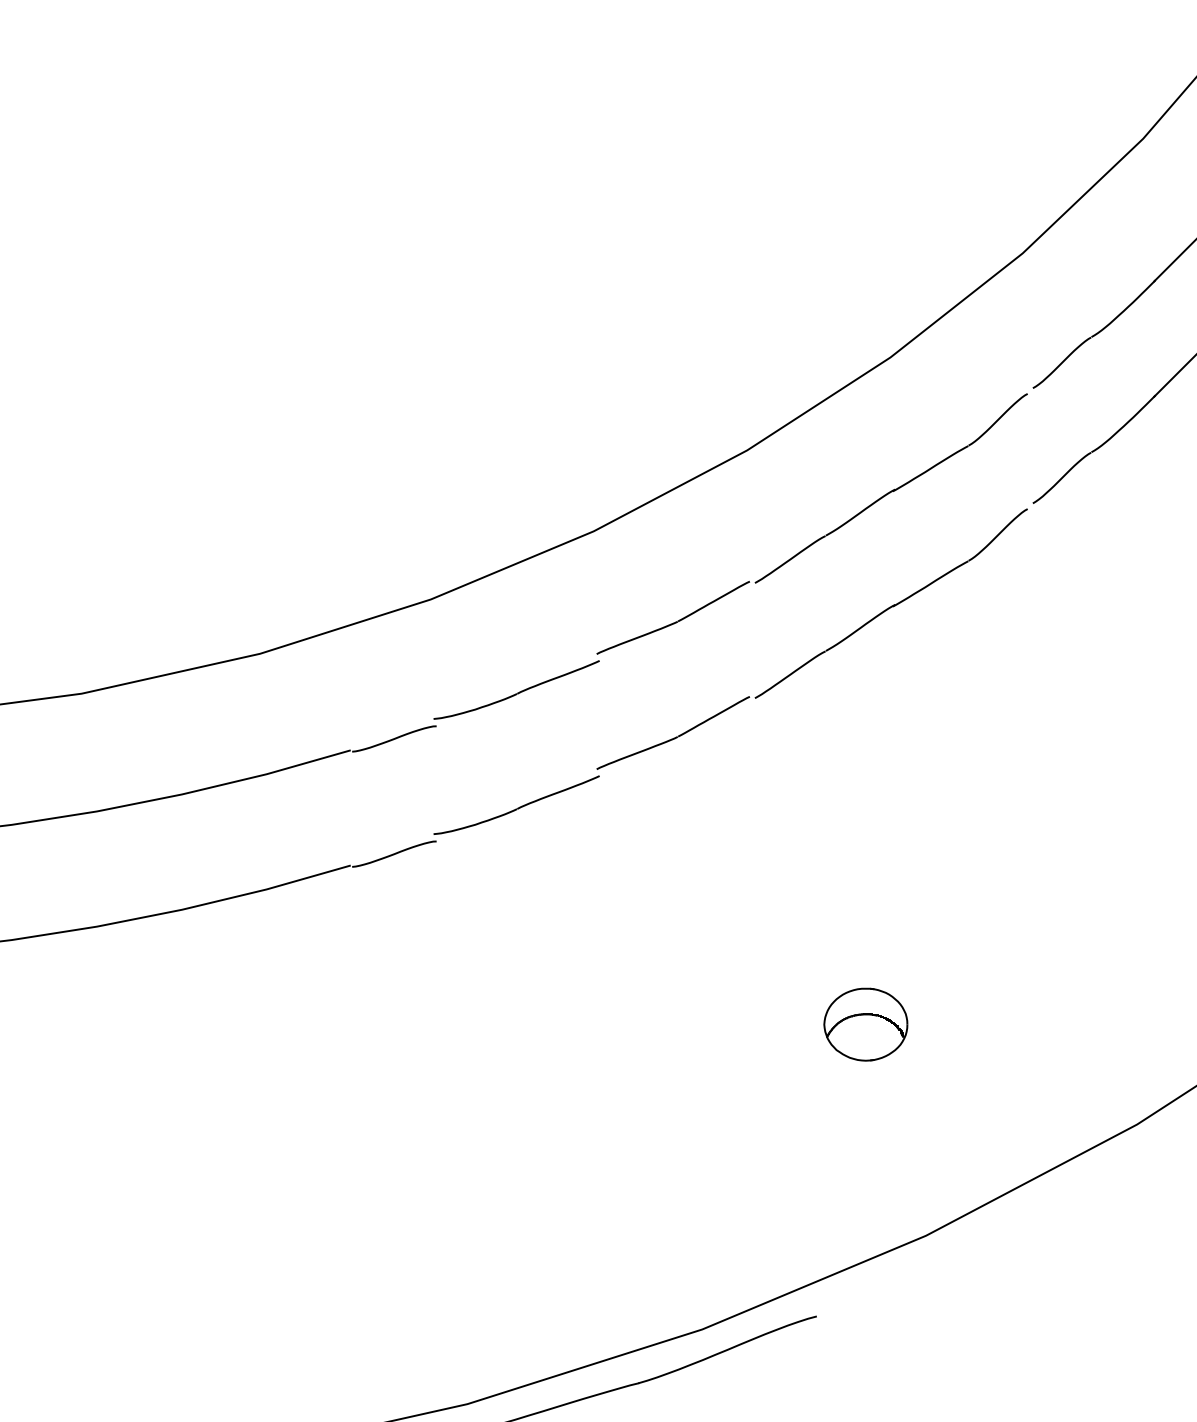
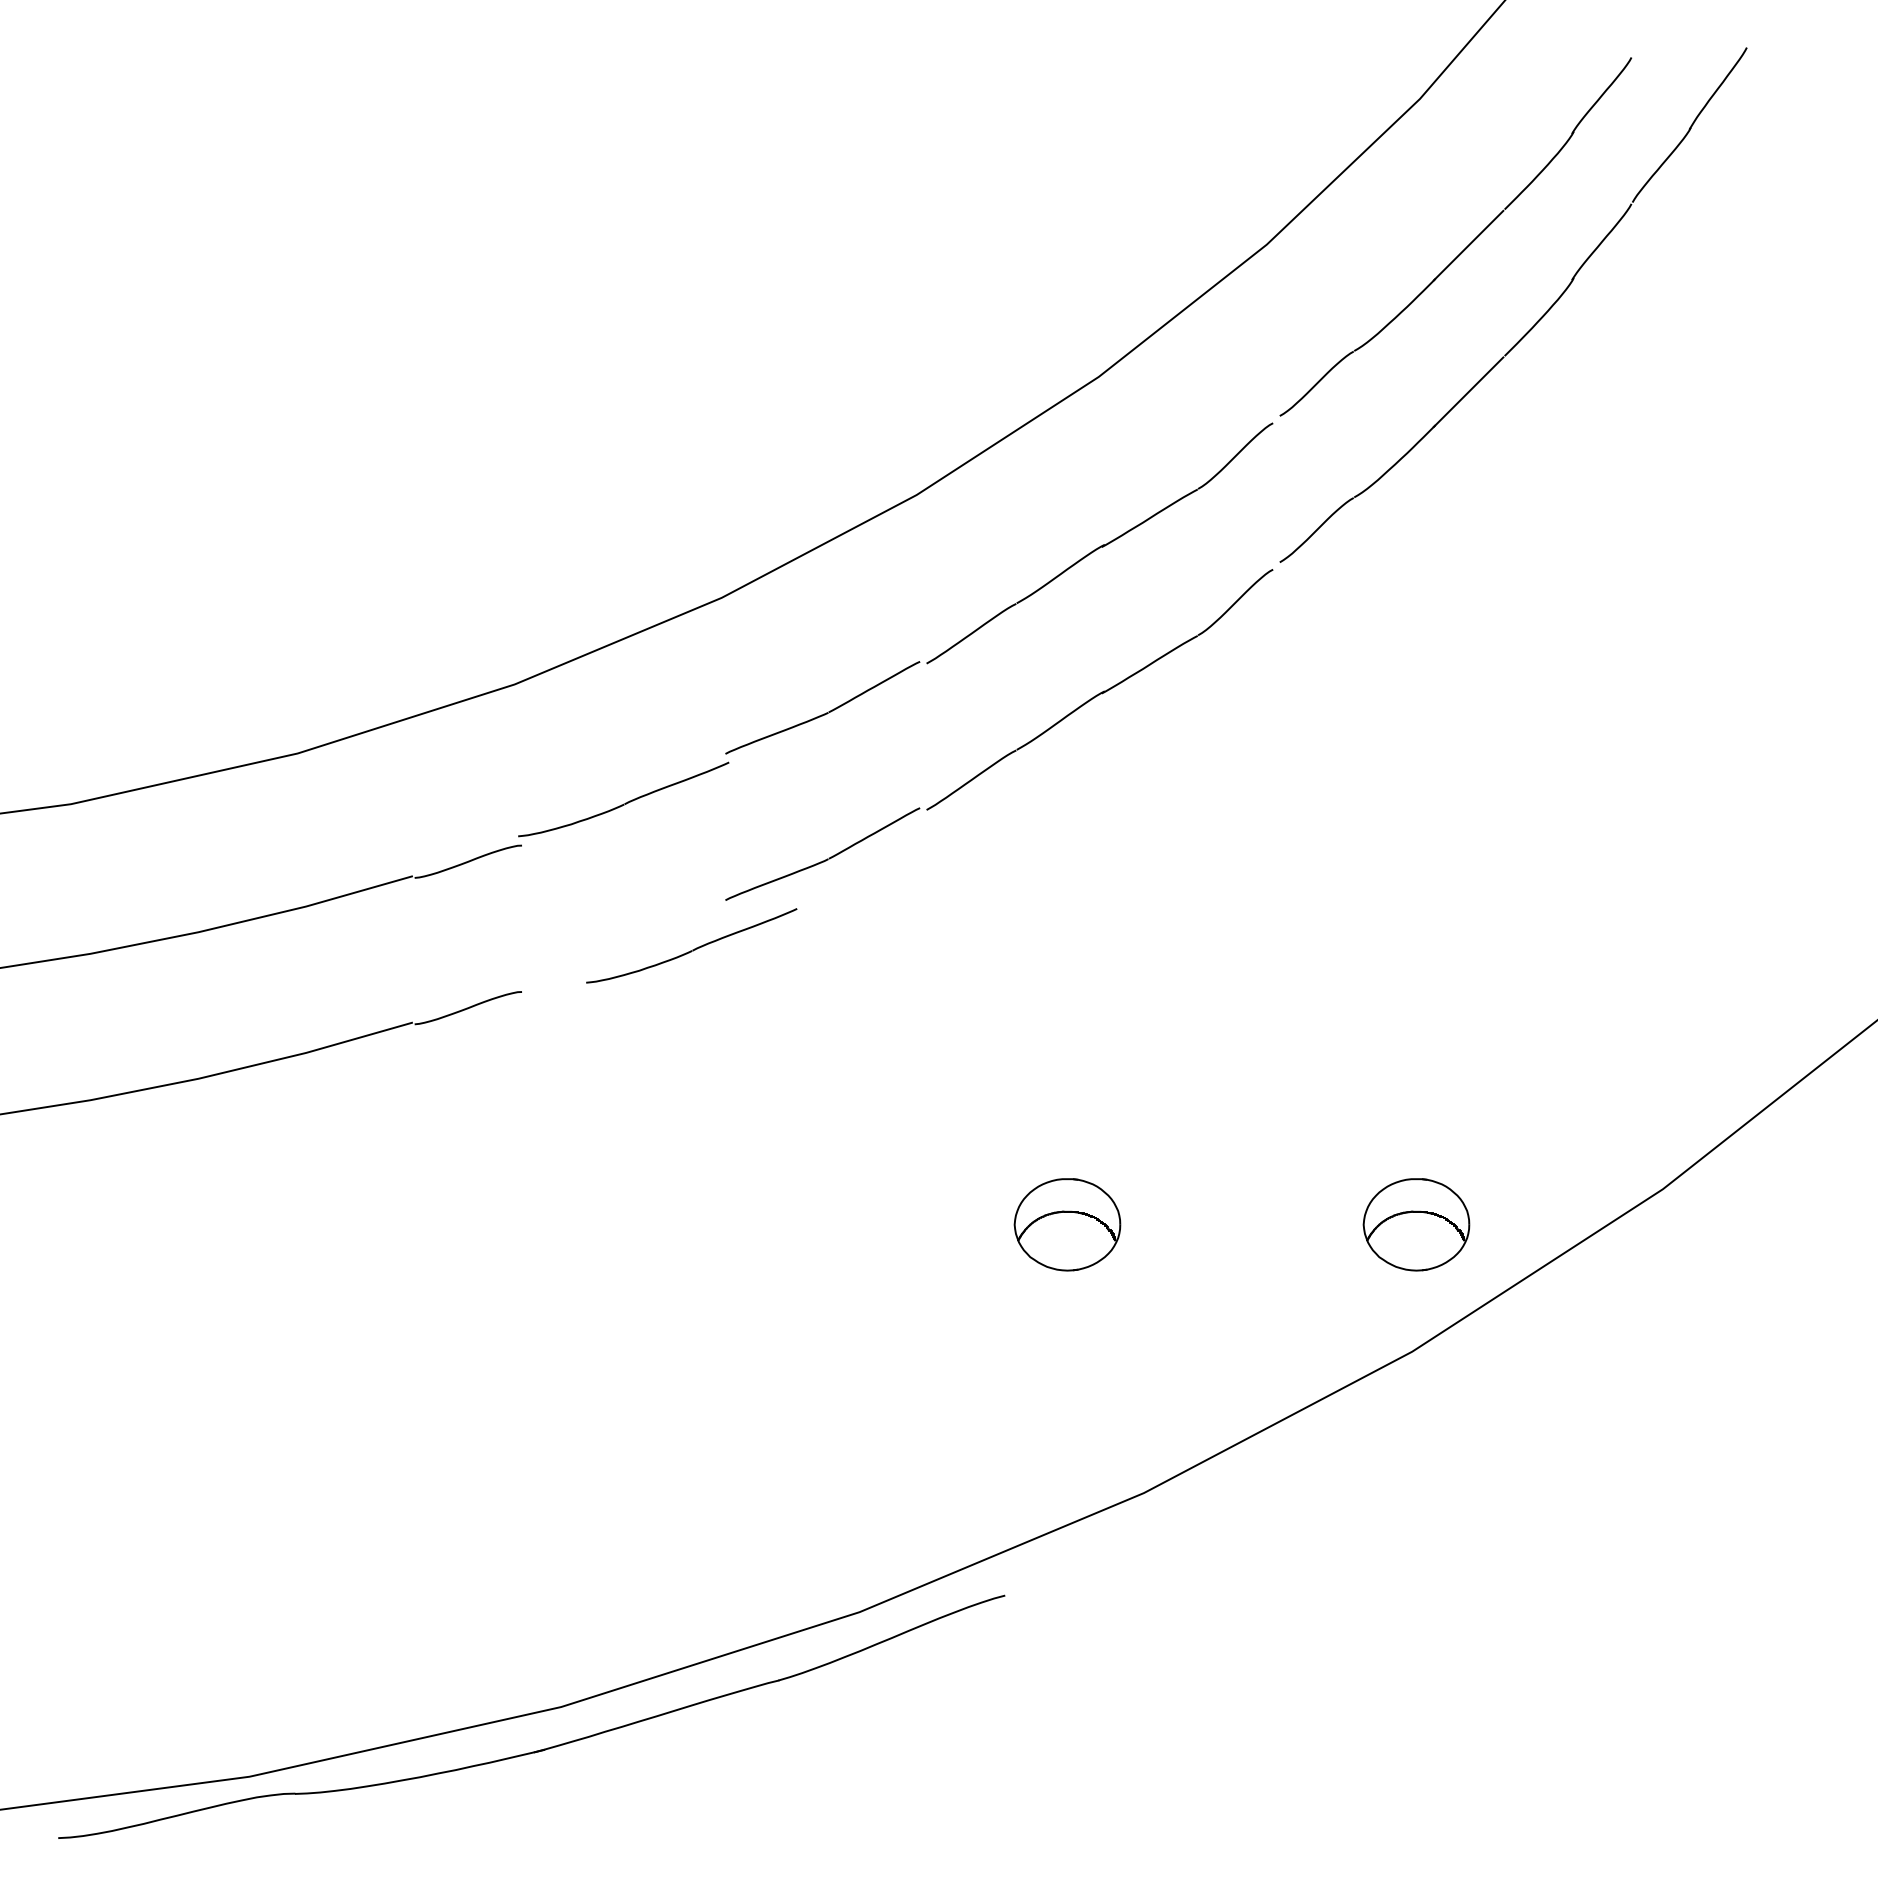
part: (516, 804) -> (691, 945), moved
part: (1140, 1024) -> (1416, 1224), added

